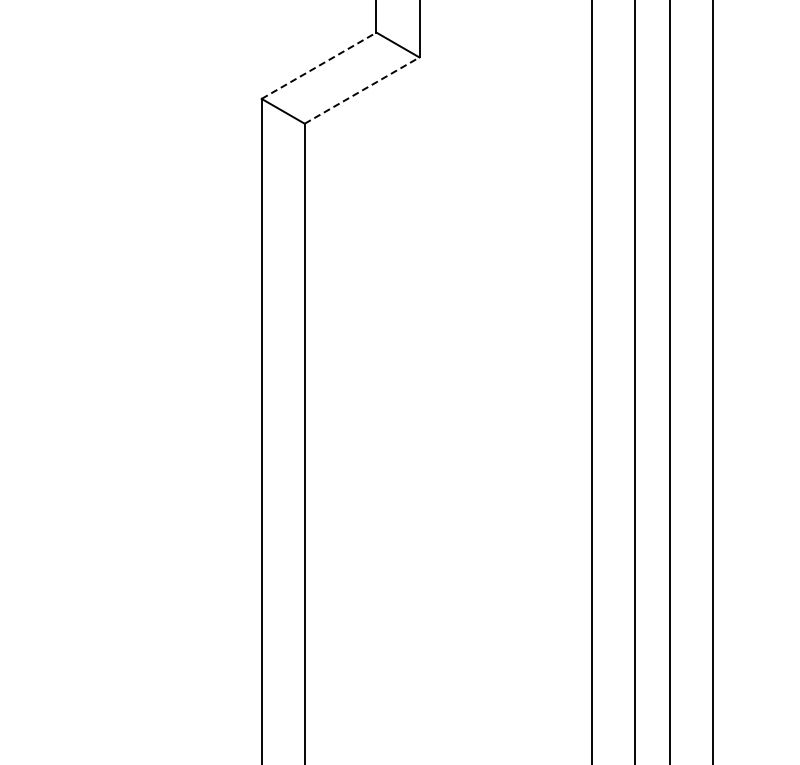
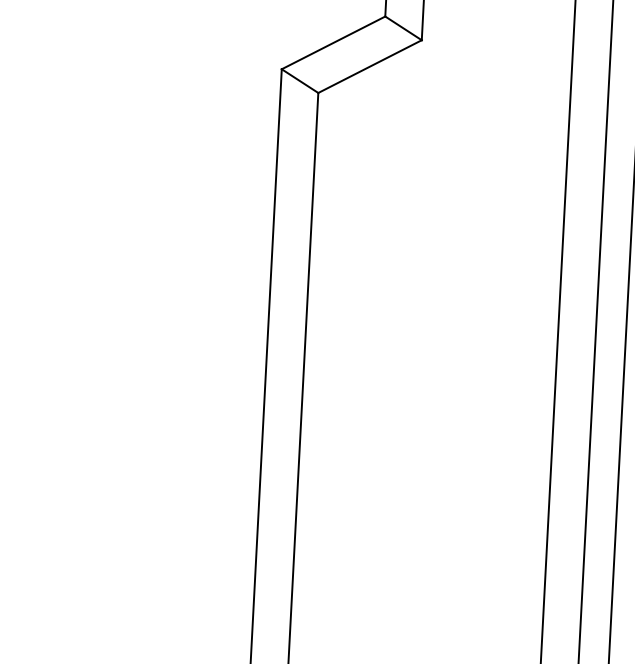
line: (319, 65) -> (333, 42), dashed -> solid
line: (362, 90) -> (370, 66), dashed -> solid

